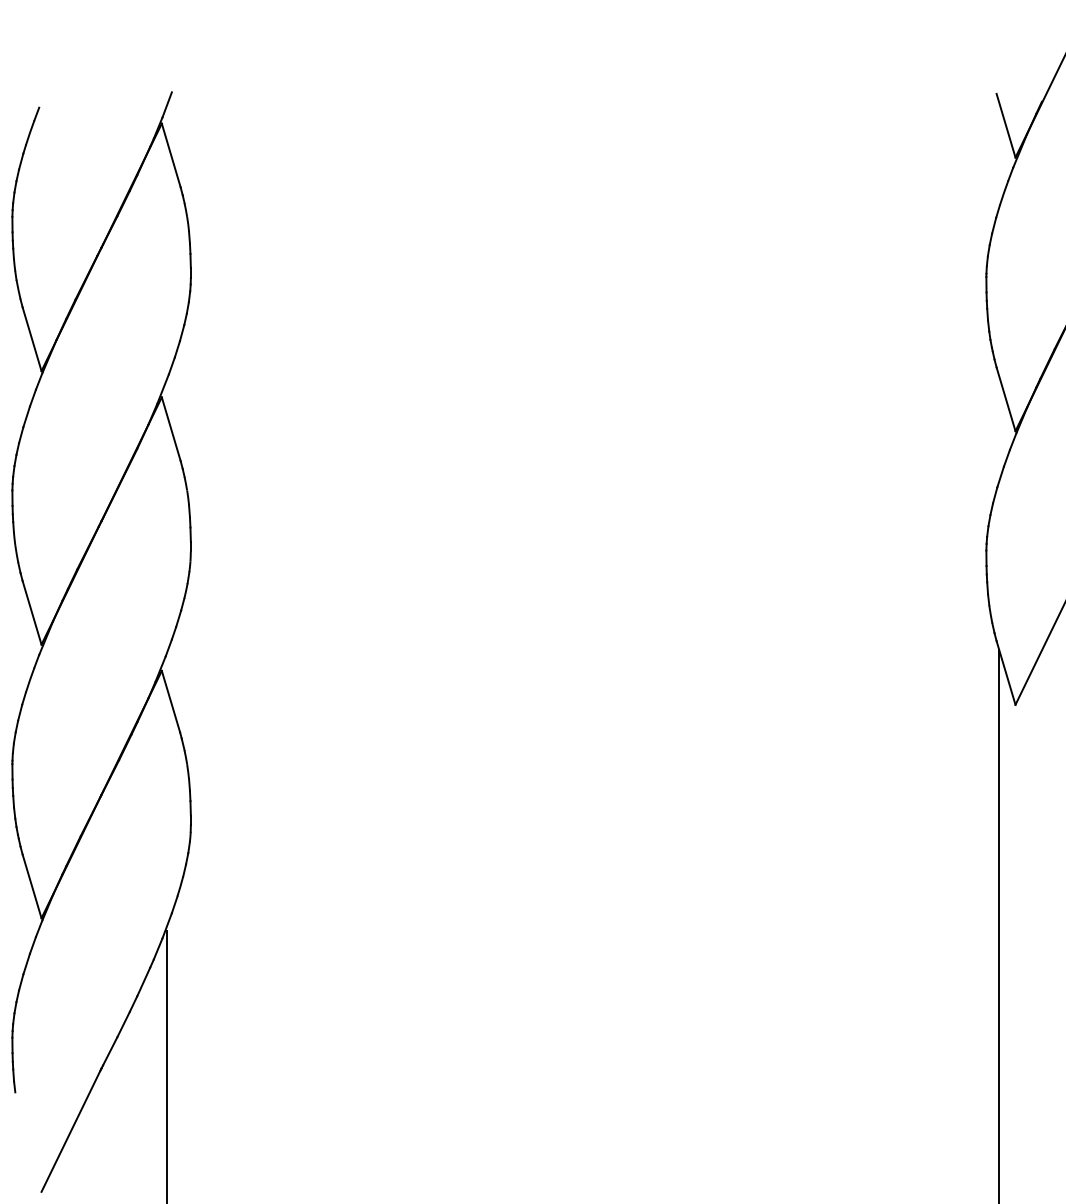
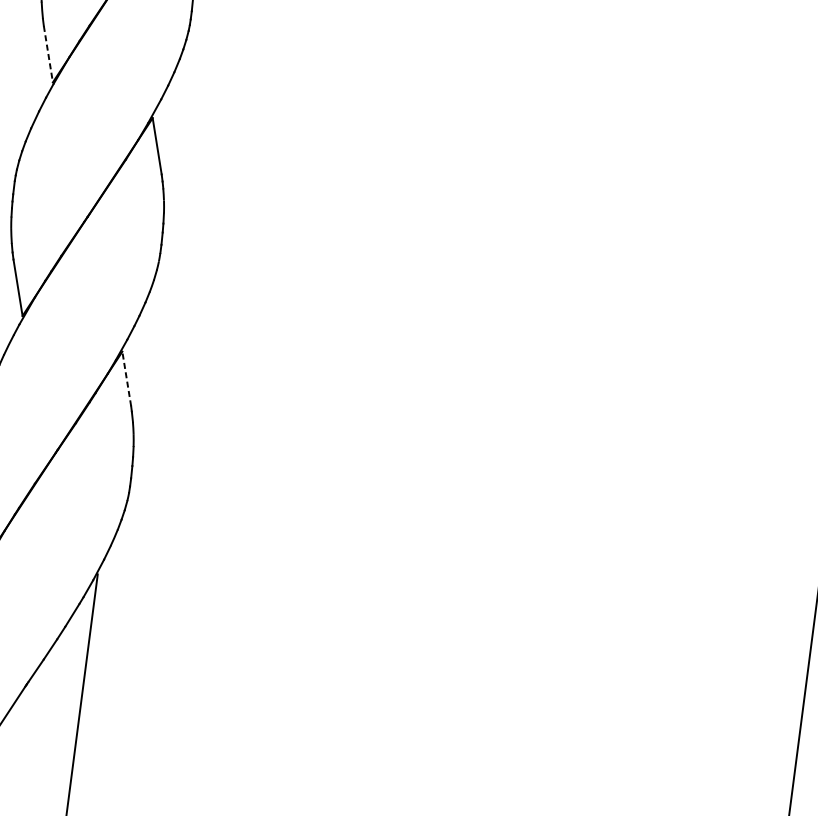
line: (32, 339) -> (48, 54), solid -> dashed
line: (170, 701) -> (126, 378), solid -> dashed

